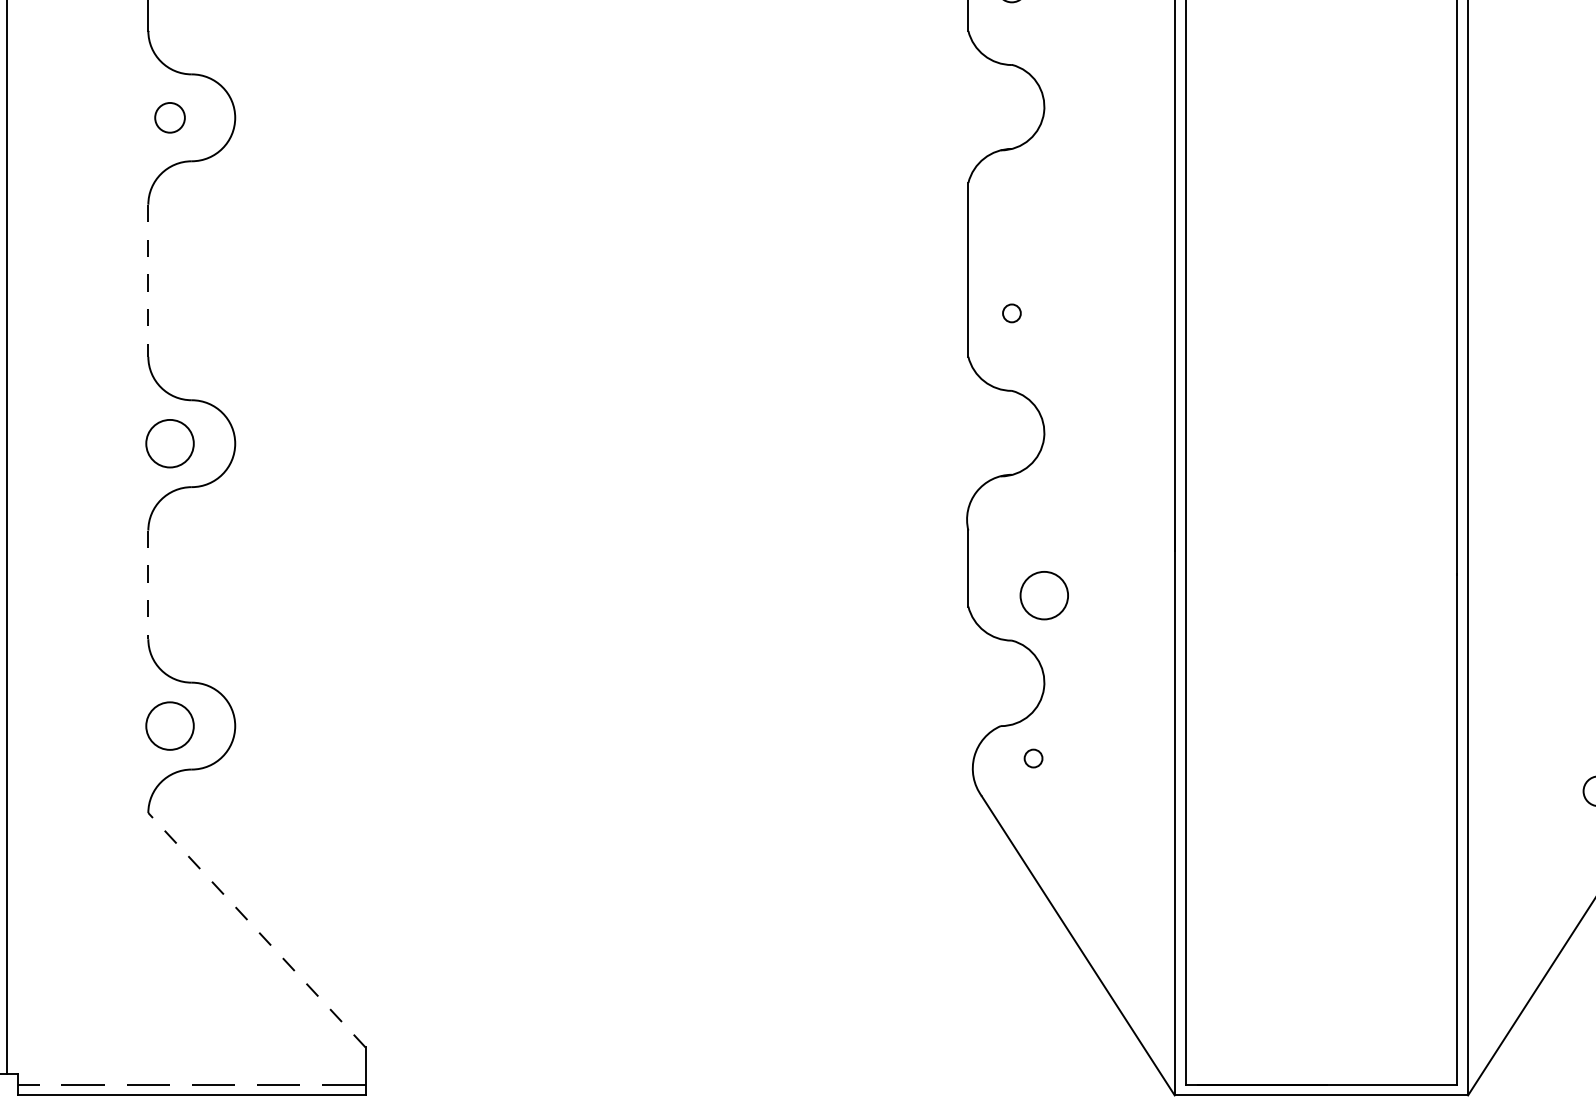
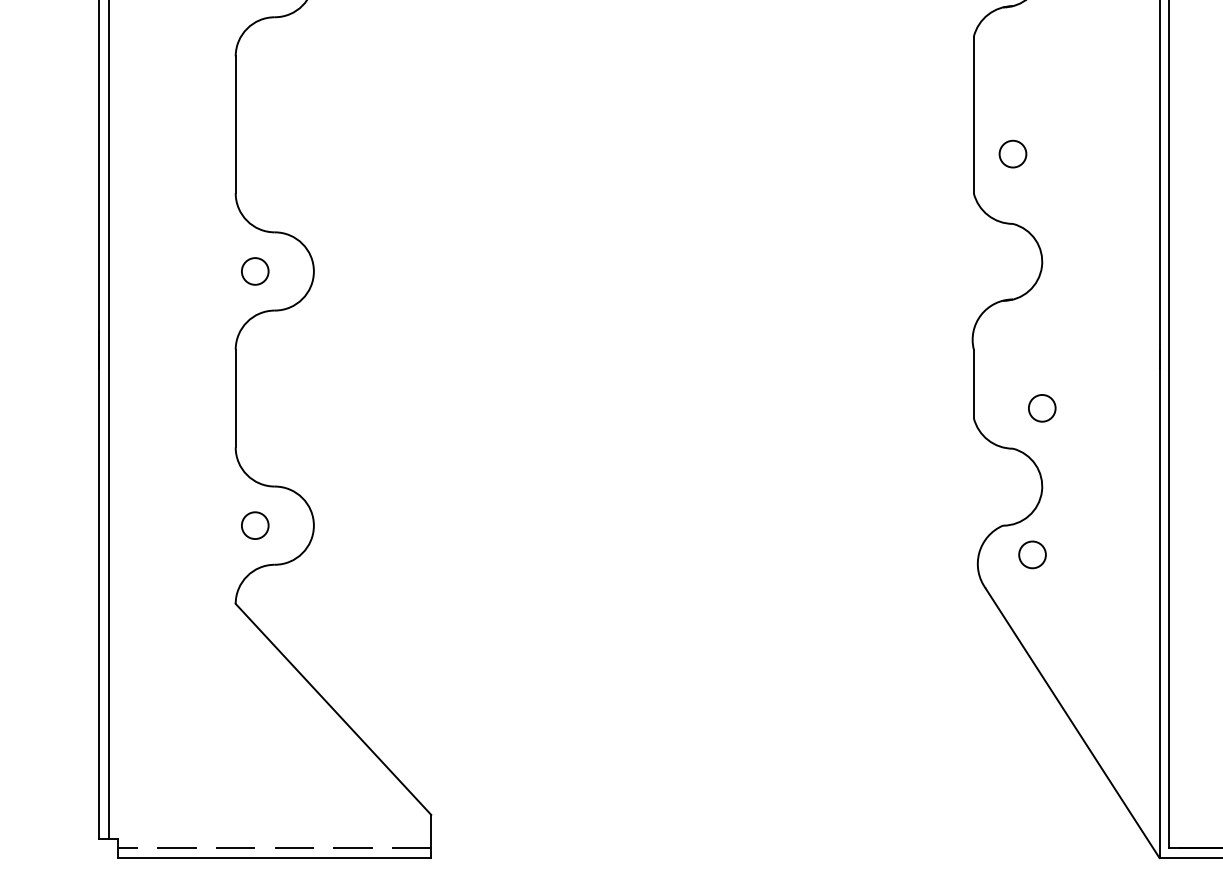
line: (148, 281) -> (235, 125), dashed -> solid
circle: (1011, 313) -> (1012, 154), size x1.67
circle: (169, 443) -> (254, 271), size x0.62
line: (148, 585) -> (235, 399), dashed -> solid
circle: (1044, 595) -> (1042, 408), size x0.62
circle: (169, 725) -> (254, 525), size x0.62
circle: (1033, 758) -> (1032, 554), size x1.67
line: (256, 930) -> (333, 709), dashed -> solid

